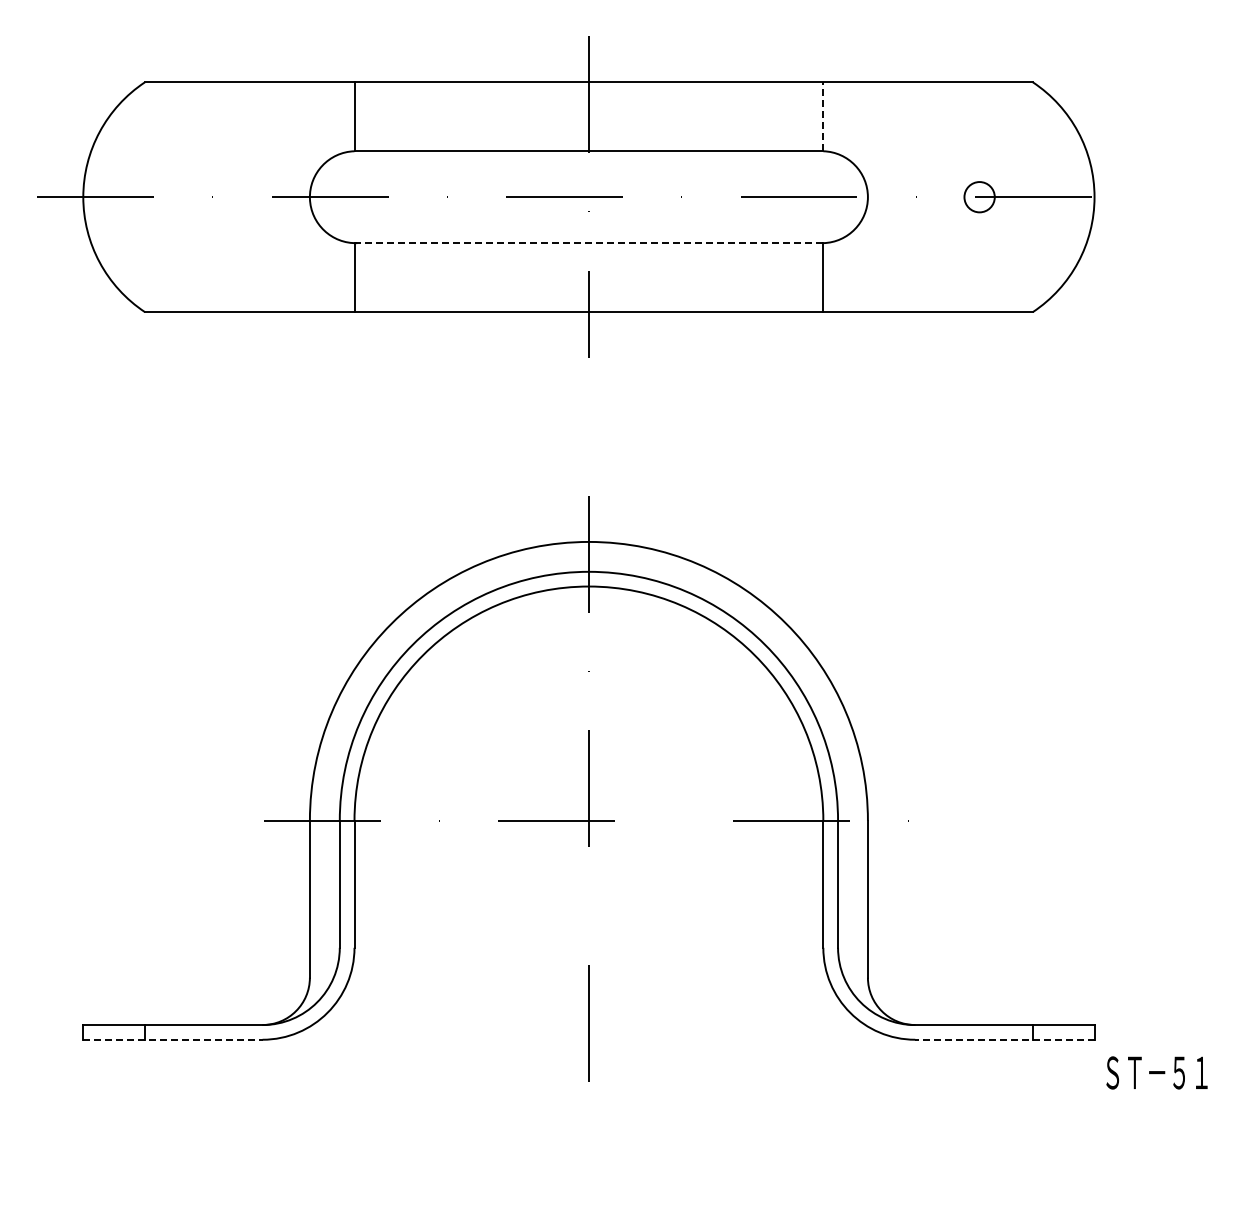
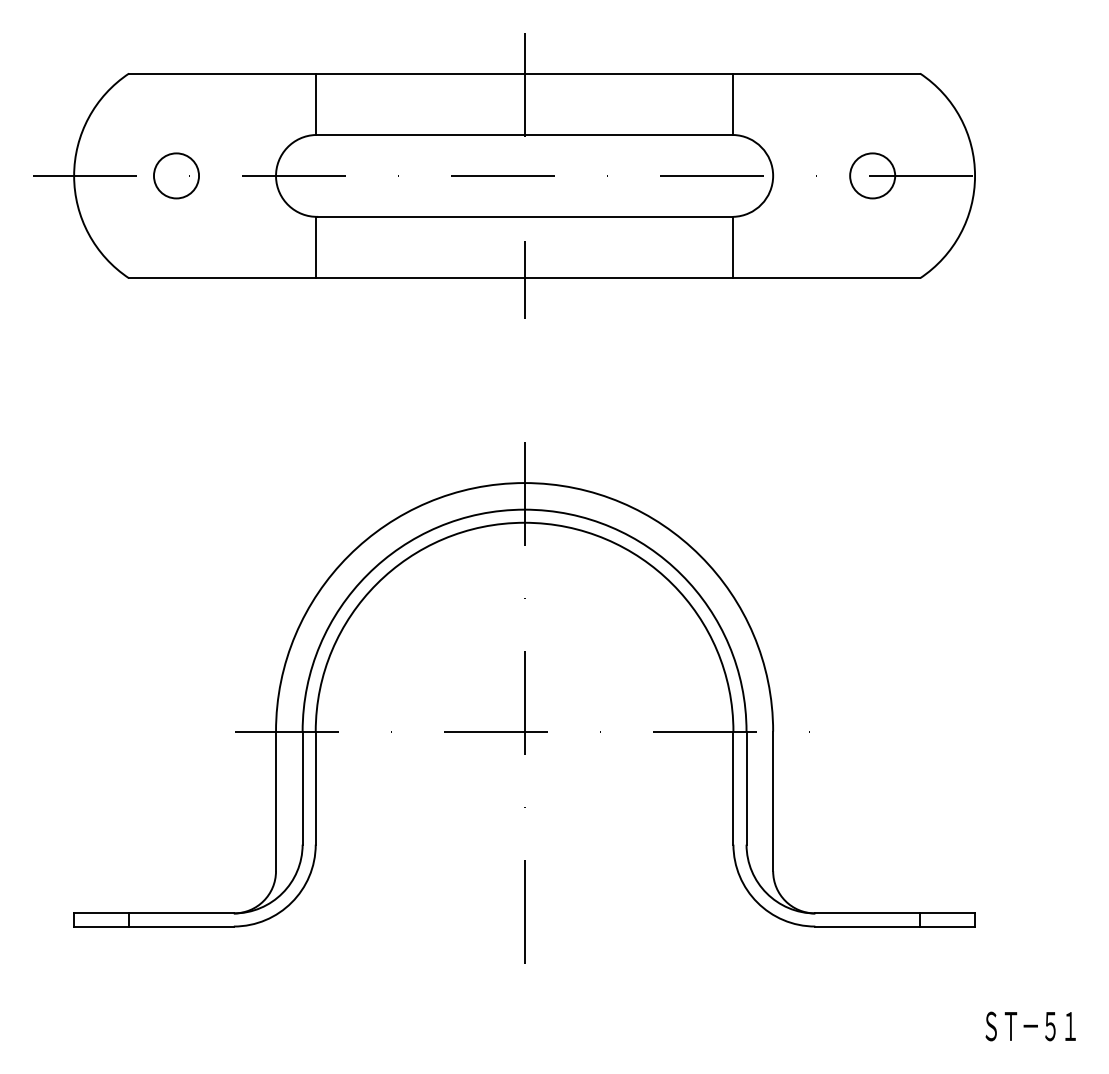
line: (823, 116) -> (733, 104), dashed -> solid
circle: (979, 196) -> (872, 175), size x1.67
circle: (198, 197) -> (176, 176), added
line: (588, 243) -> (524, 217), dashed -> solid
line: (172, 1039) -> (153, 926), dashed -> solid
line: (1004, 1039) -> (894, 926), dashed -> solid
text: (1156, 1072) -> (1030, 1026), moved

